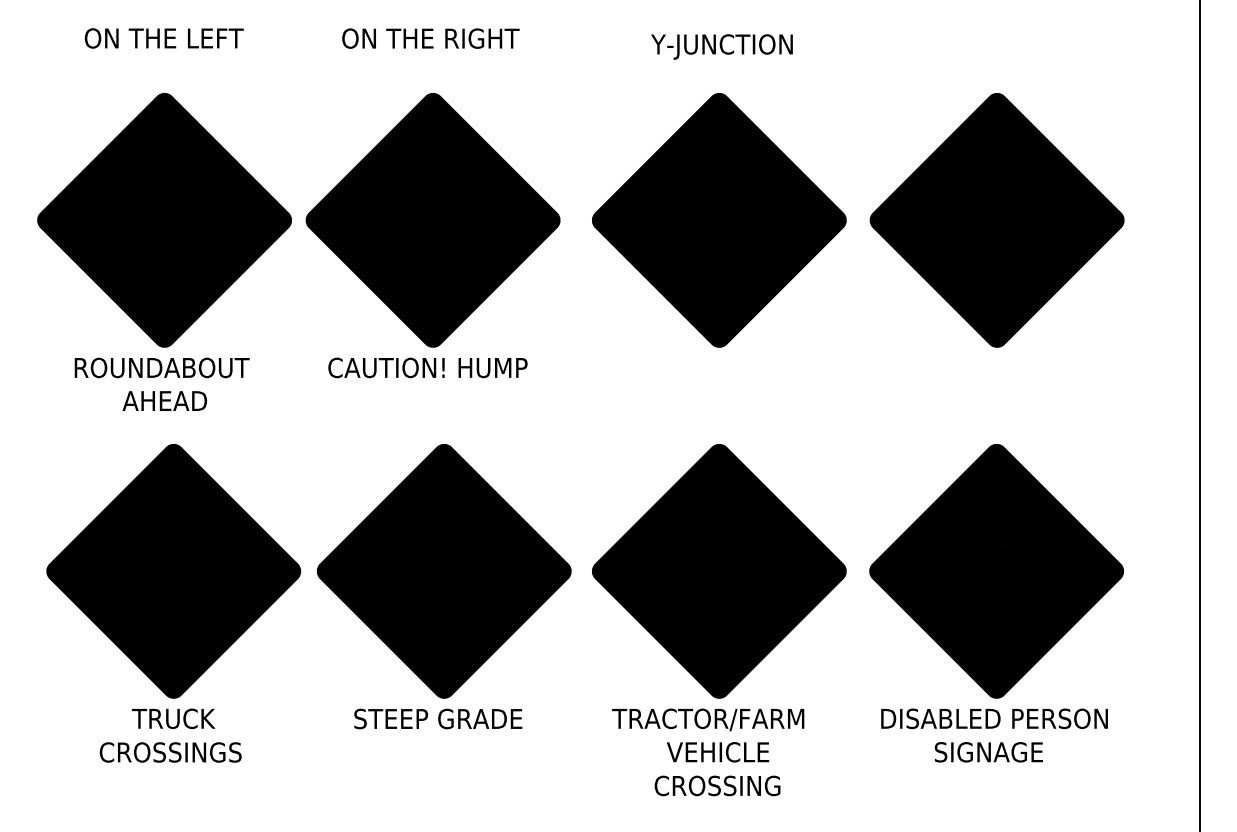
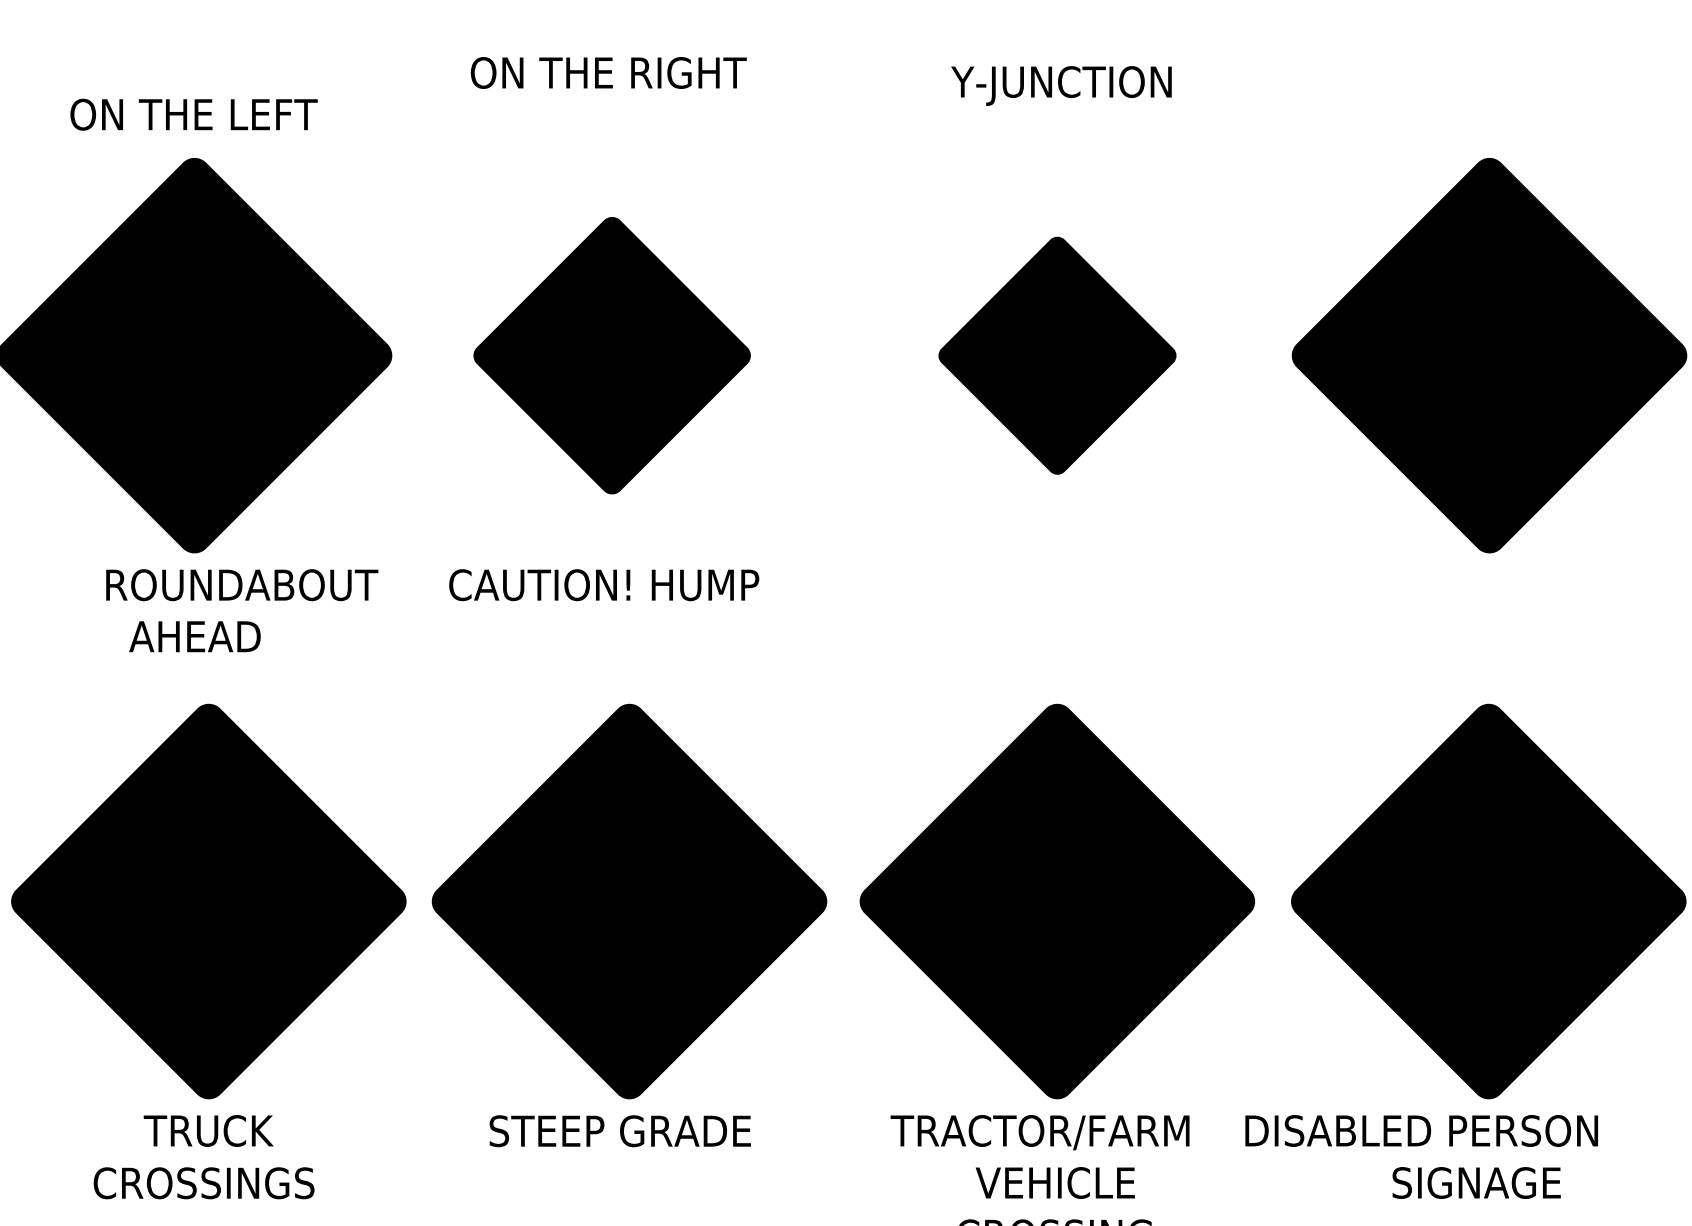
text: (163, 38) -> (192, 114), moved
part: (432, 220) -> (611, 355), size x0.7
part: (719, 220) -> (1057, 355), size x0.6
text: (161, 367) -> (241, 584), moved
text: (994, 718) -> (1421, 1130), moved

